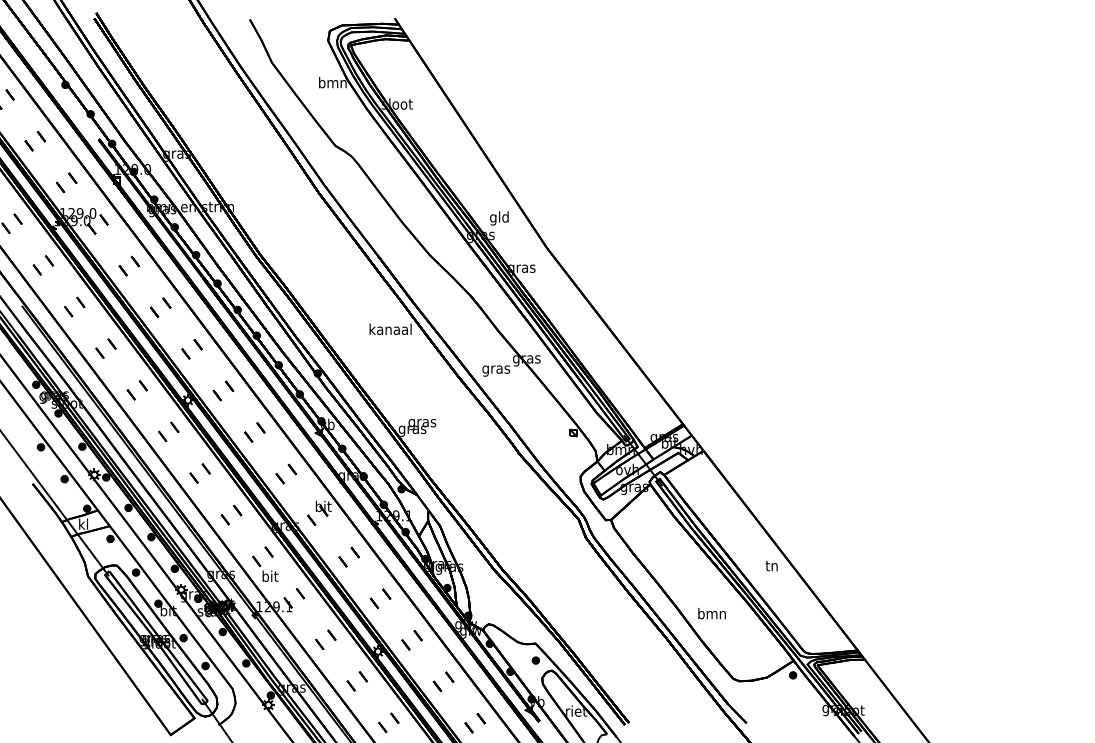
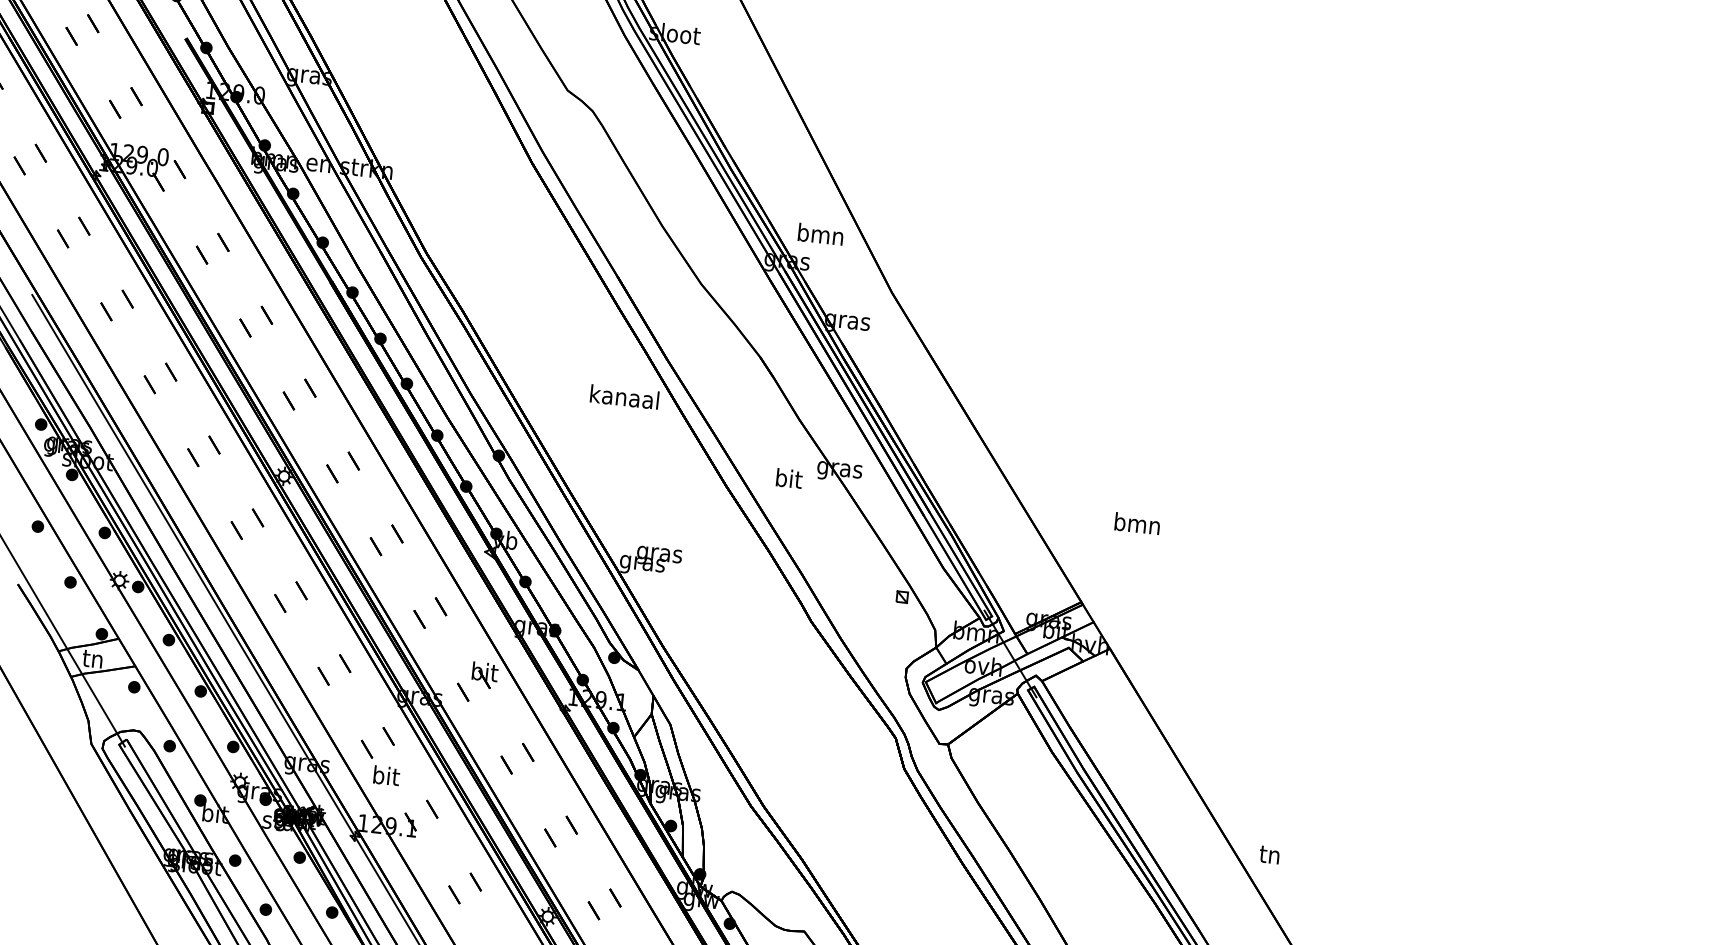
text: (499, 218) -> (820, 236), gld -> bmn
text: (496, 369) -> (789, 480), gras -> bit
text: (83, 523) -> (93, 657), kl -> tn
text: (771, 566) -> (1269, 855), moved
text: (711, 613) -> (1136, 523), moved

